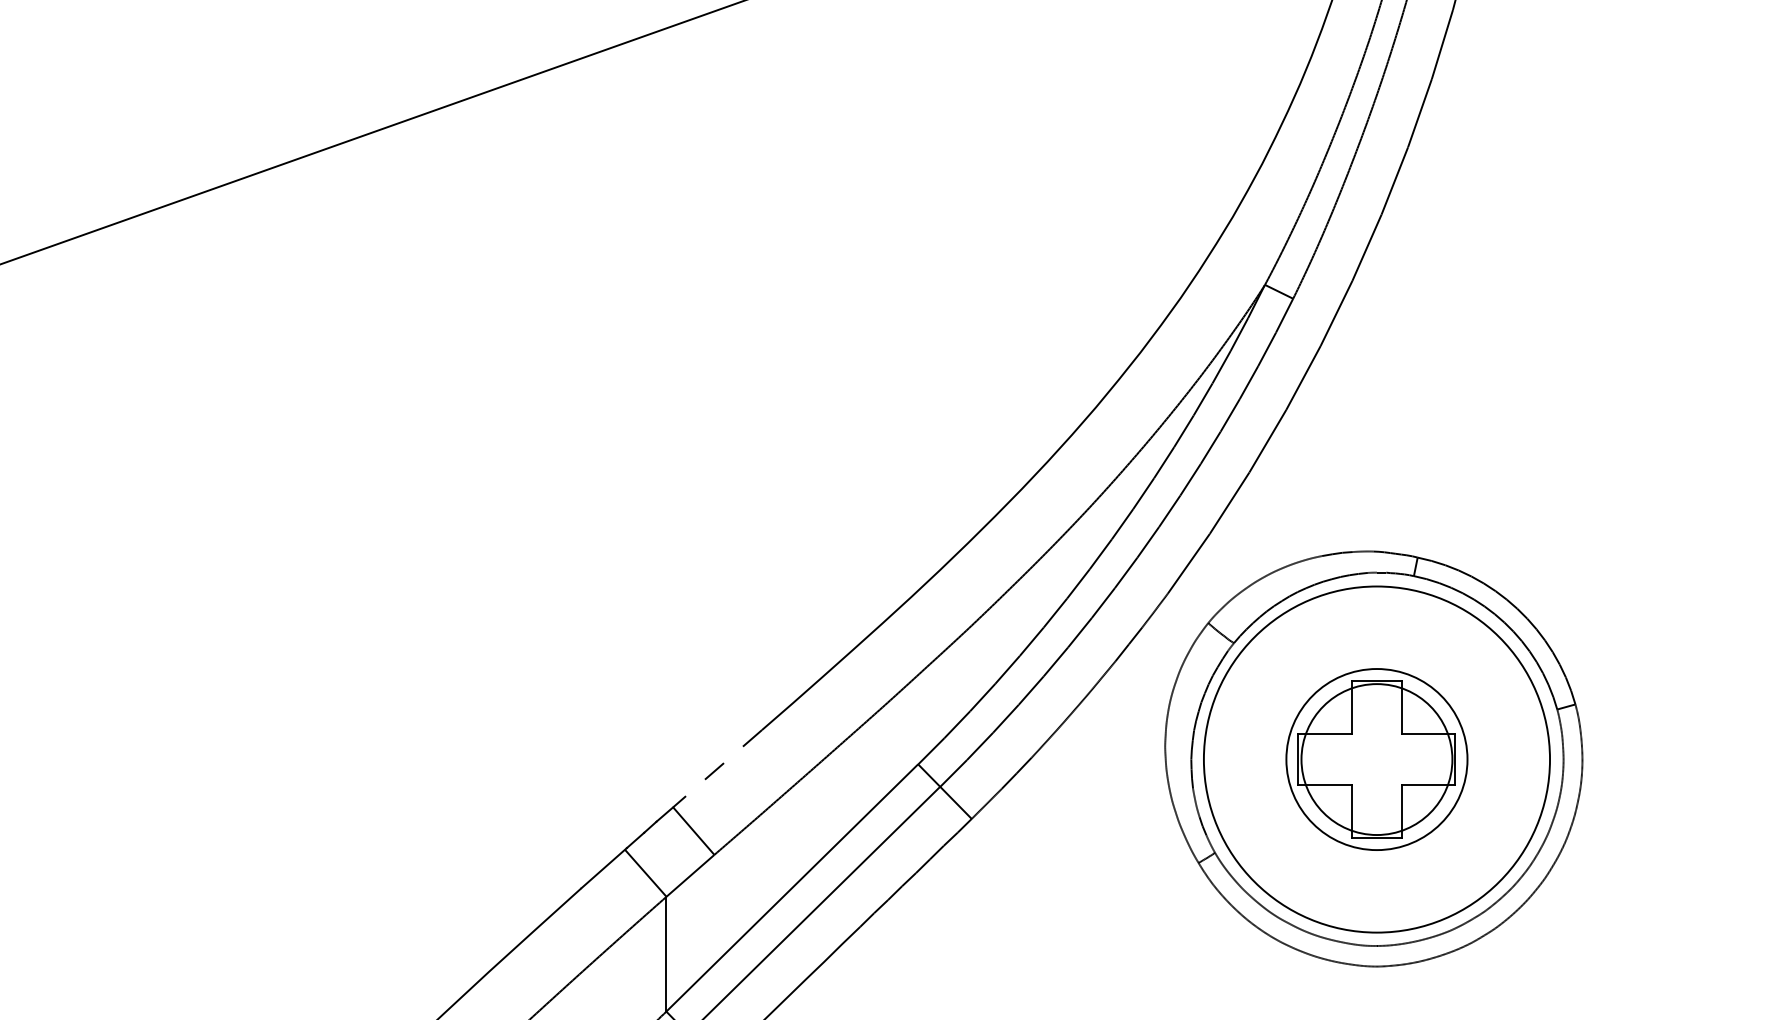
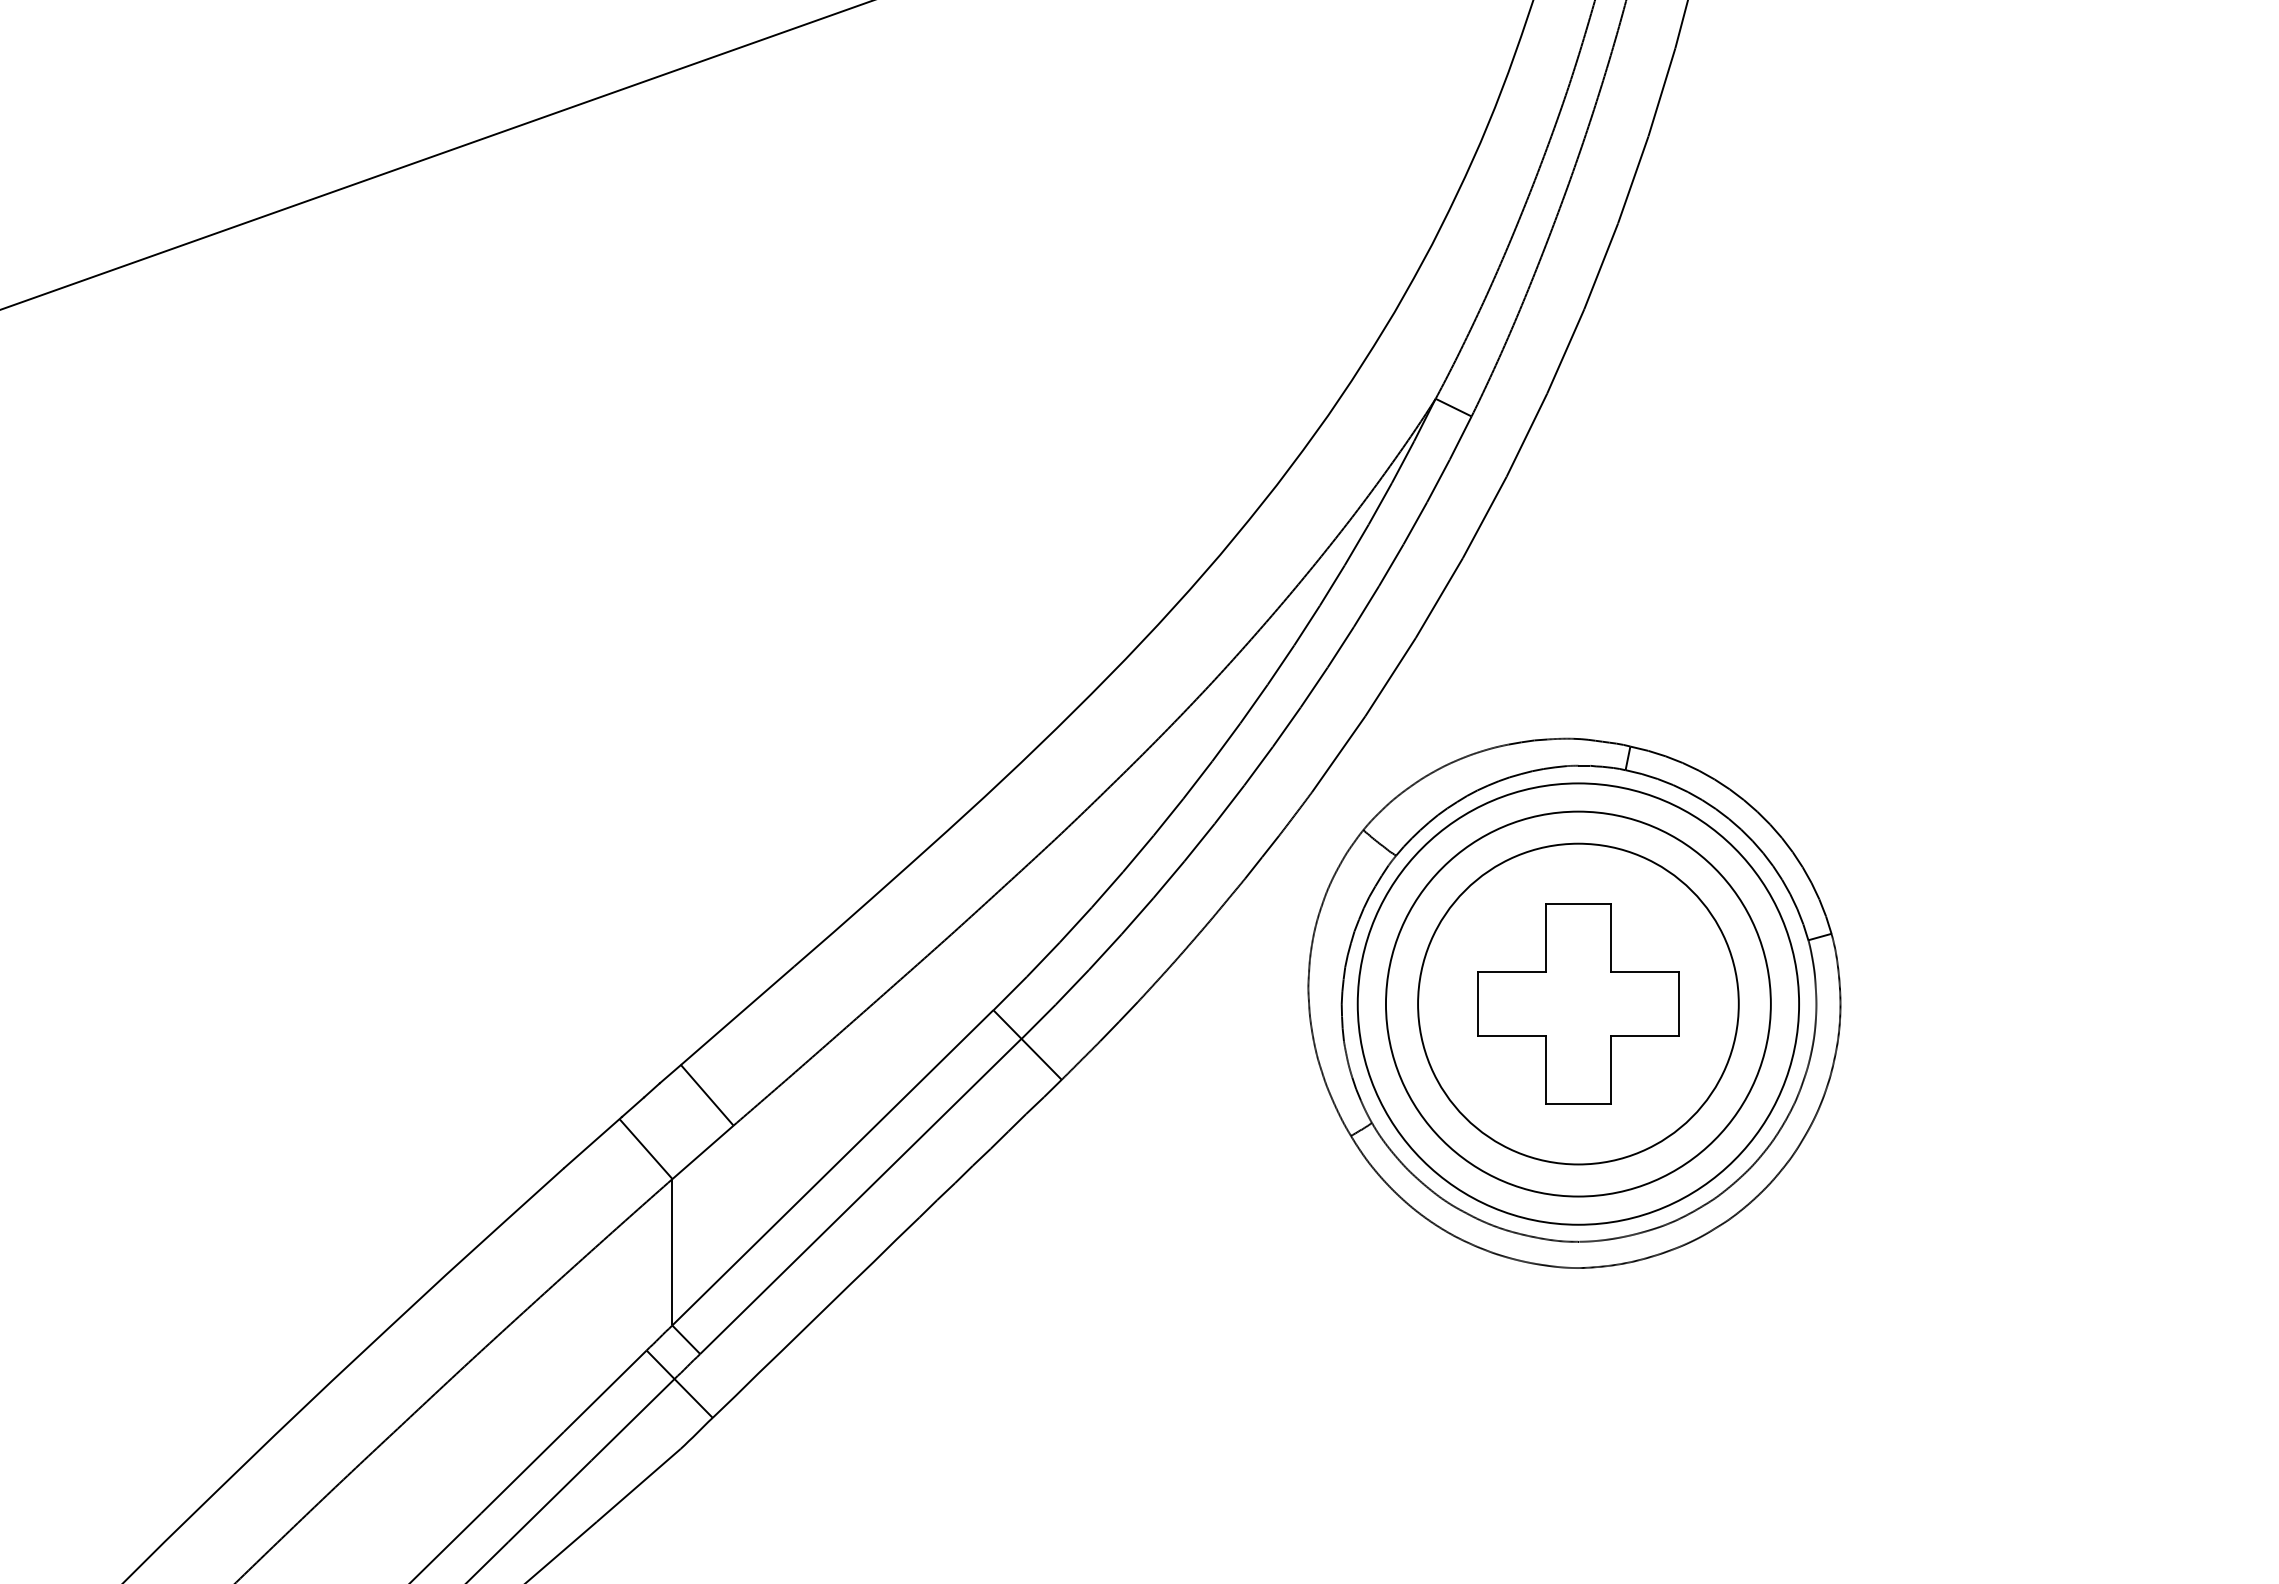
circle: (1376, 759) -> (1577, 1003), size x1.67
circle: (1377, 759) -> (1578, 1003), size x1.67
line: (717, 769) -> (737, 1016), dashed -> solid

